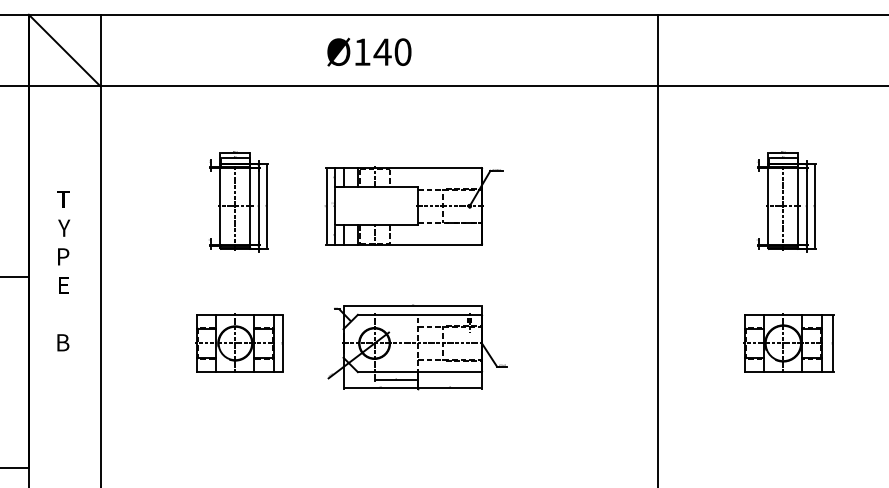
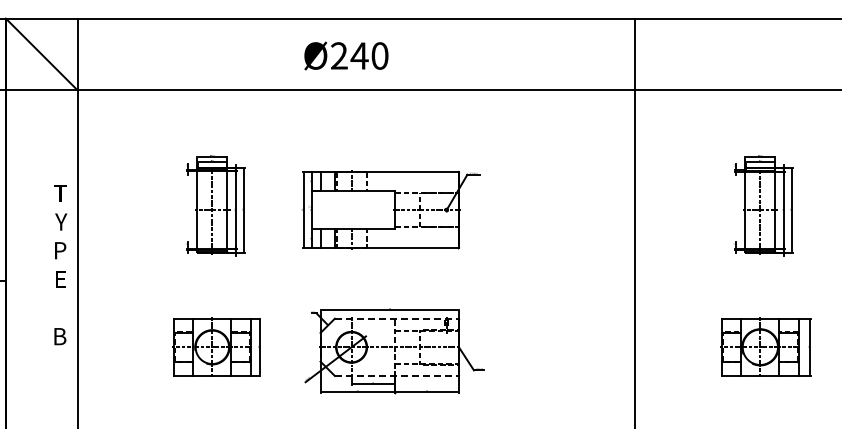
text: (362, 51) -> (339, 55), Ø140 -> Ø240
text: (63, 271) -> (60, 265), moved
line: (419, 314) -> (396, 318), solid -> dashed
line: (419, 372) -> (396, 376), solid -> dashed

